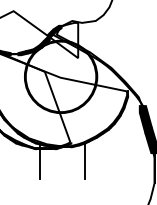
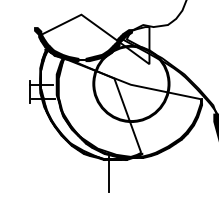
line: (84, 160) -> (156, 171), removed

